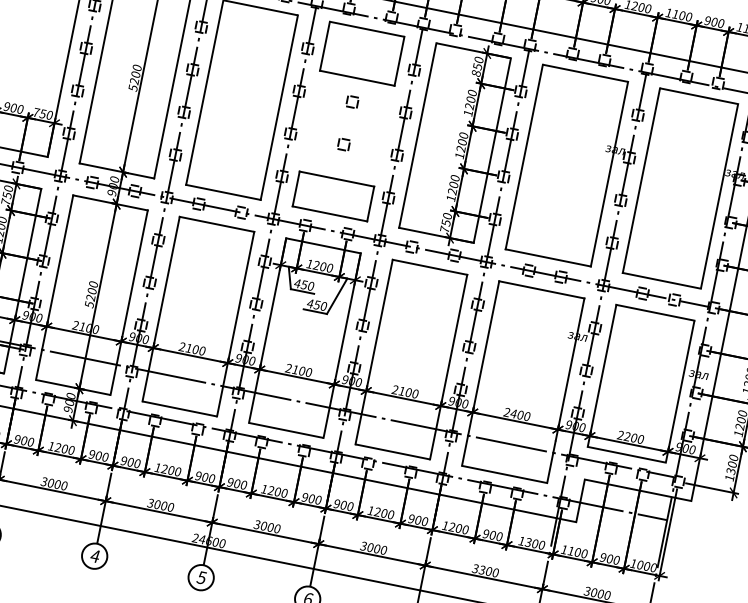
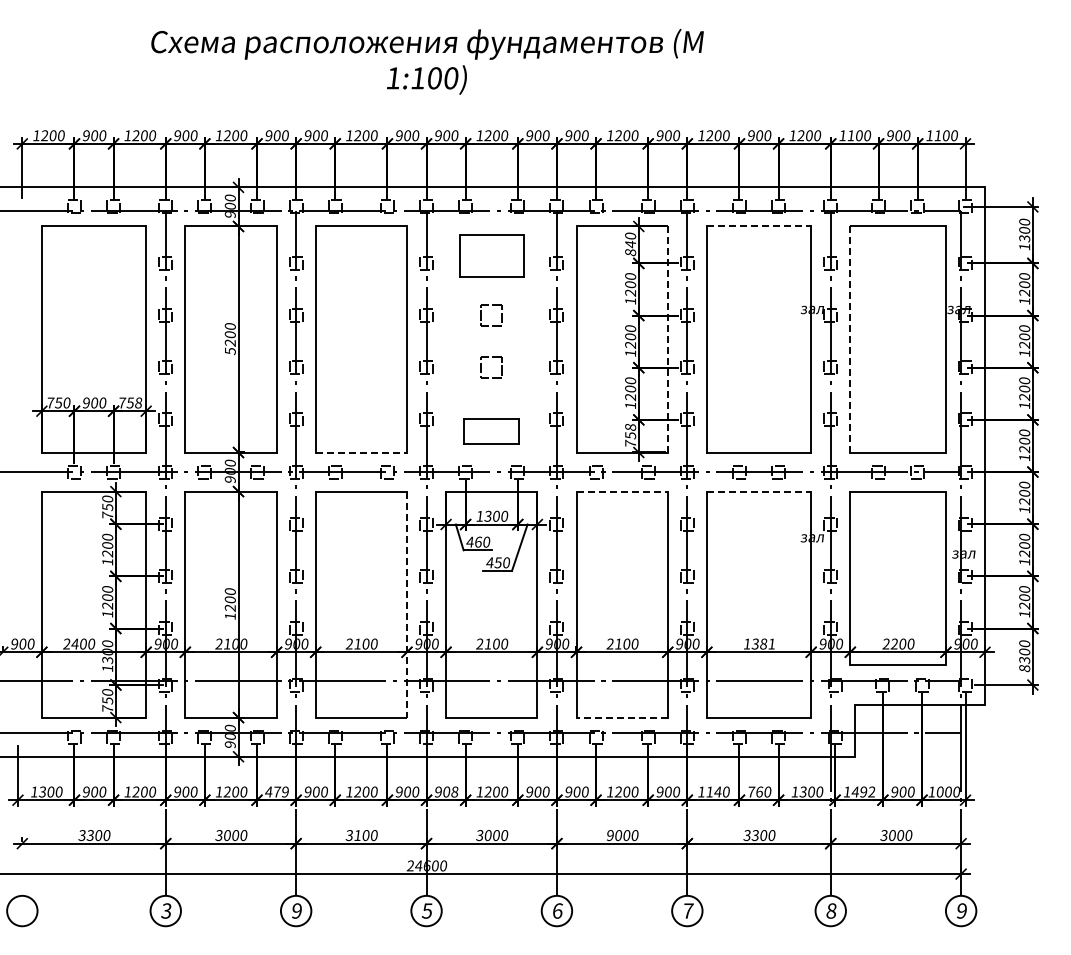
part: (362, 52) -> (491, 255), size x0.7
text: (477, 66) -> (630, 244), 850 -> 840
line: (585, 73) -> (759, 226), solid -> dashed
part: (352, 101) -> (491, 315), size x1.6
text: (49, 115) -> (138, 403), 750 -> 758
part: (343, 144) -> (491, 367), size x1.6
line: (492, 150) -> (667, 339), solid -> dashed
line: (641, 180) -> (850, 339), solid -> dashed
line: (223, 192) -> (361, 452), solid -> dashed
part: (333, 196) -> (491, 431), size x0.6
text: (447, 215) -> (630, 426), 750 -> 758
text: (315, 265) -> (487, 516), 1200 -> 1300
line: (430, 267) -> (622, 491), solid -> dashed
text: (304, 284) -> (478, 541), 450 -> 460
line: (542, 289) -> (759, 491), solid -> dashed
text: (89, 304) -> (230, 616), 5200 -> 1200
line: (235, 324) -> (407, 605), solid -> dashed
text: (517, 413) -> (759, 643), 2400 -> 1381
line: (393, 451) -> (622, 717), solid -> dashed
text: (98, 455) -> (276, 791), 900 -> 479
text: (729, 478) -> (1024, 668), 1300 -> 8300
text: (243, 485) -> (454, 792), 900 -> 908
text: (157, 504) -> (357, 835), 3000 -> 3100
text: (455, 527) -> (713, 791), 1200 -> 1140
text: (489, 534) -> (755, 791), 900 -> 760
text: (363, 546) -> (609, 835), 3000 -> 9000
text: (577, 551) -> (863, 791), 1100 -> 1492
text: (95, 555) -> (296, 910), 4 -> 9

